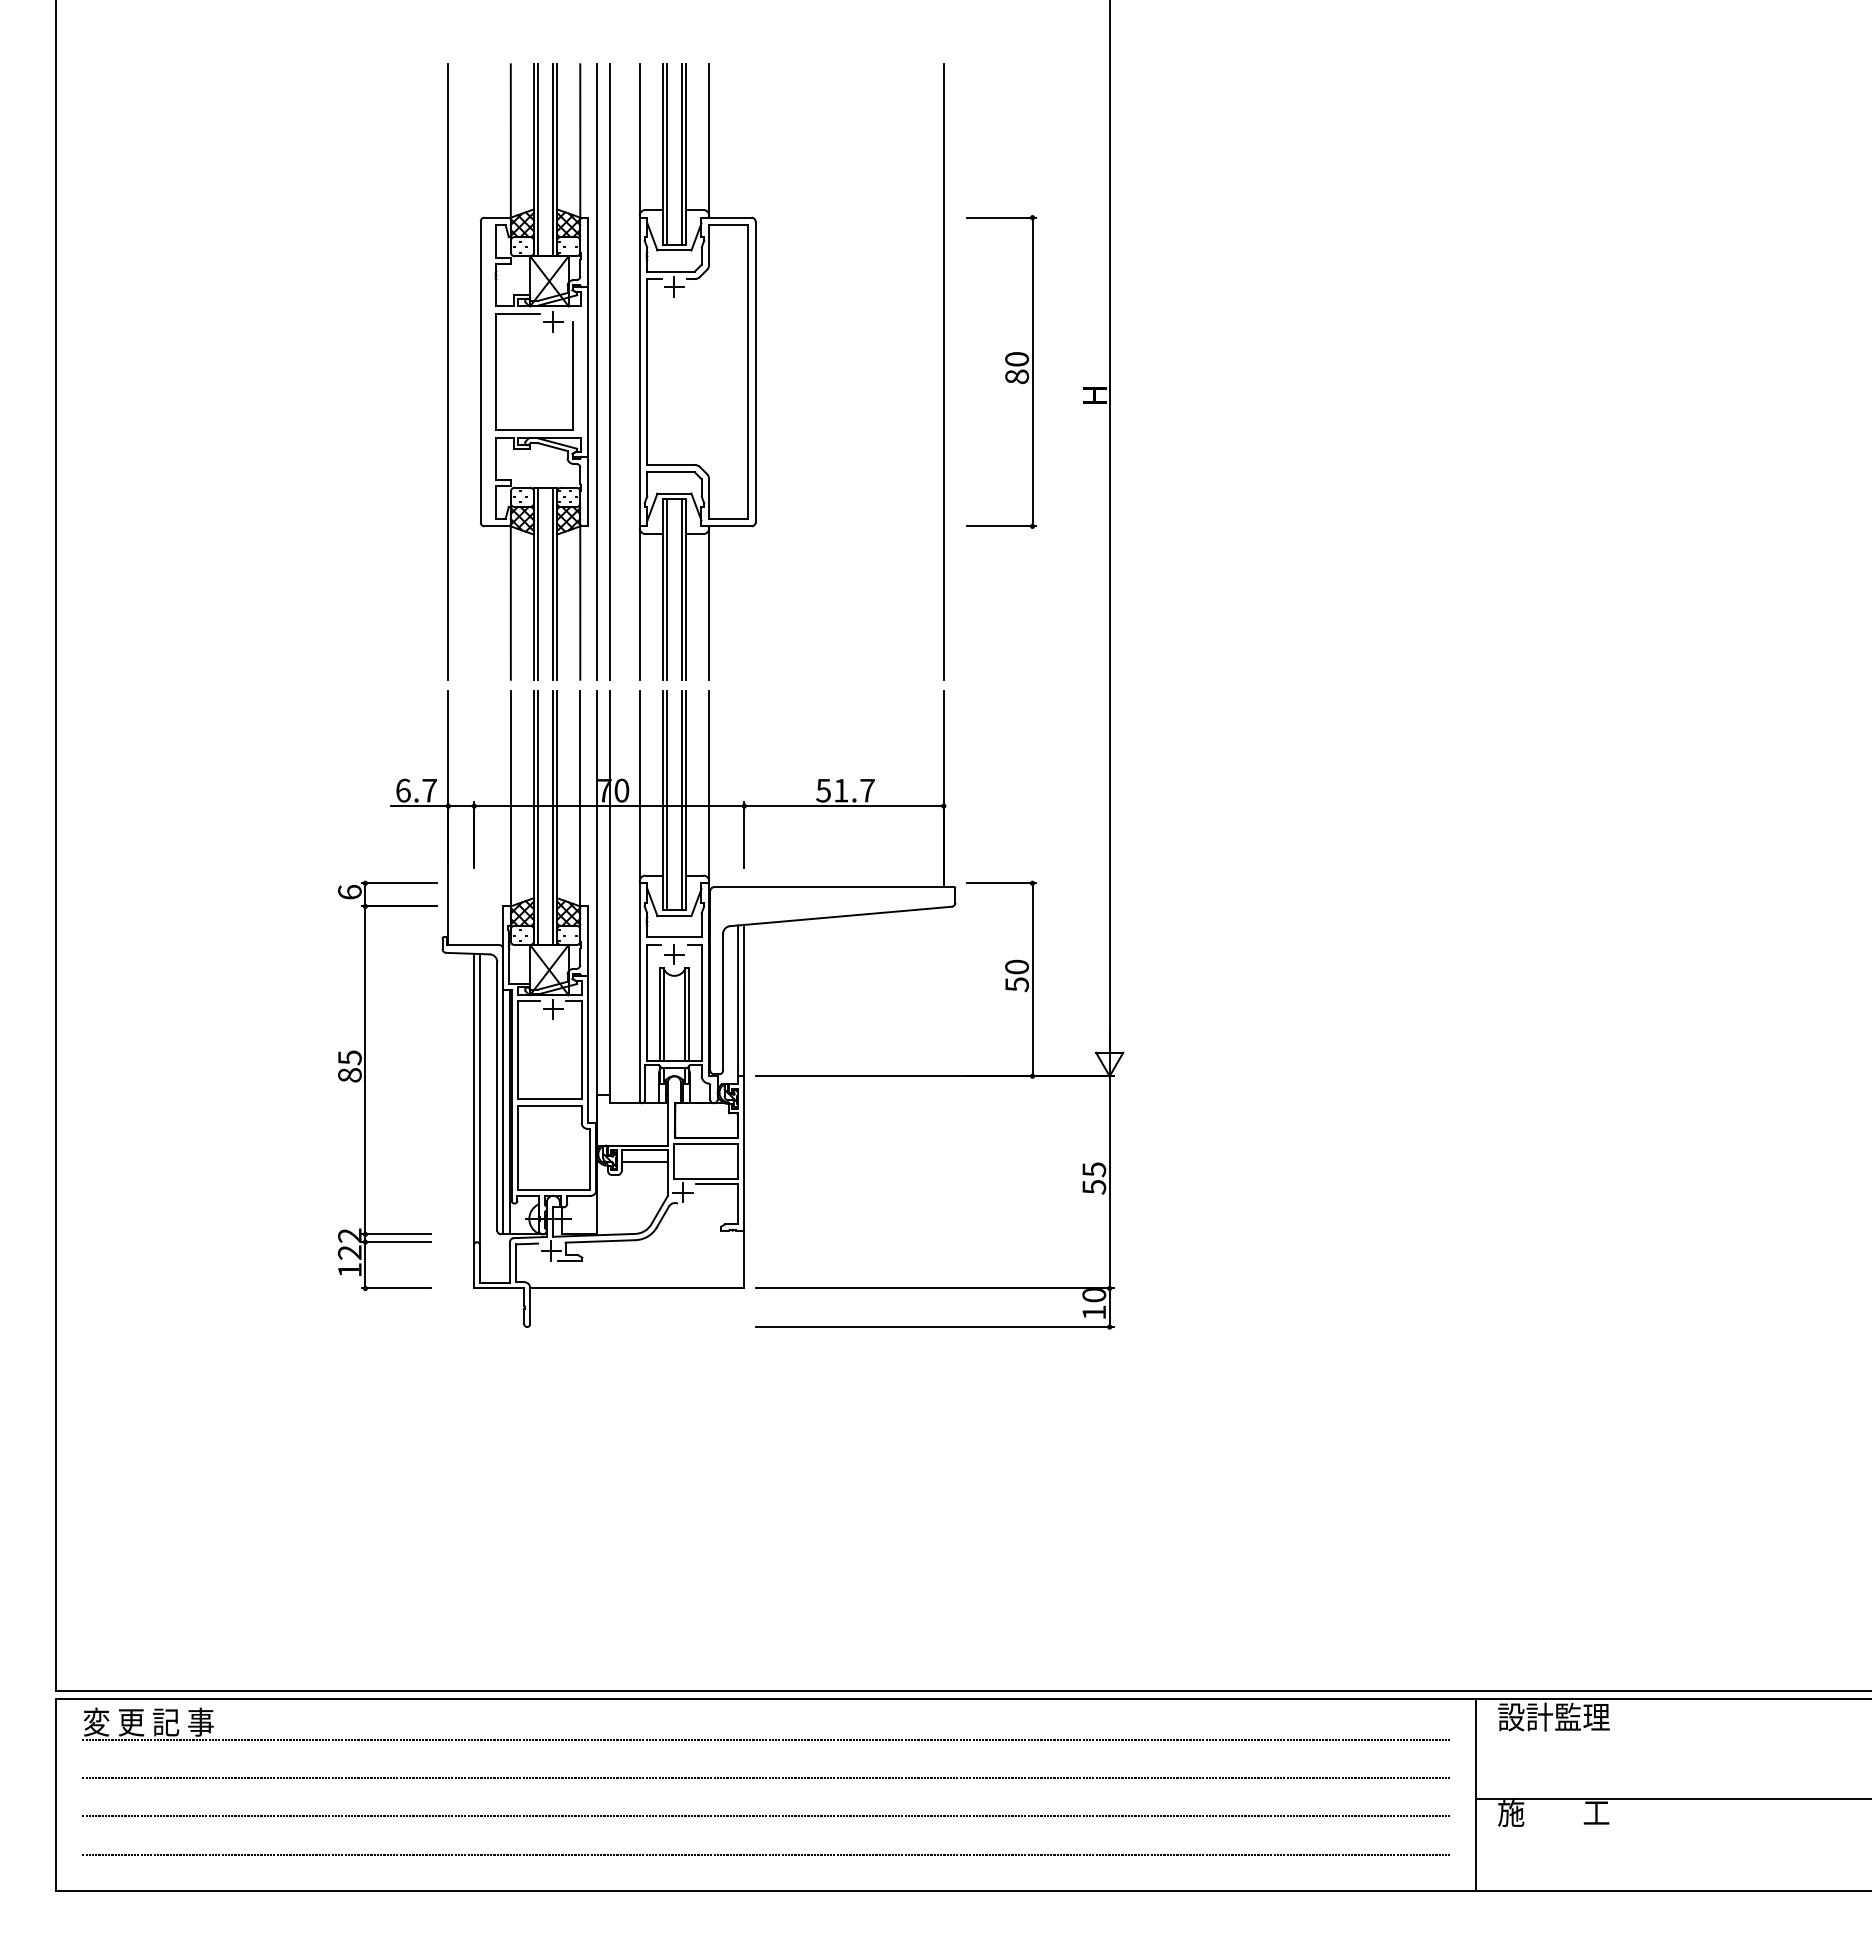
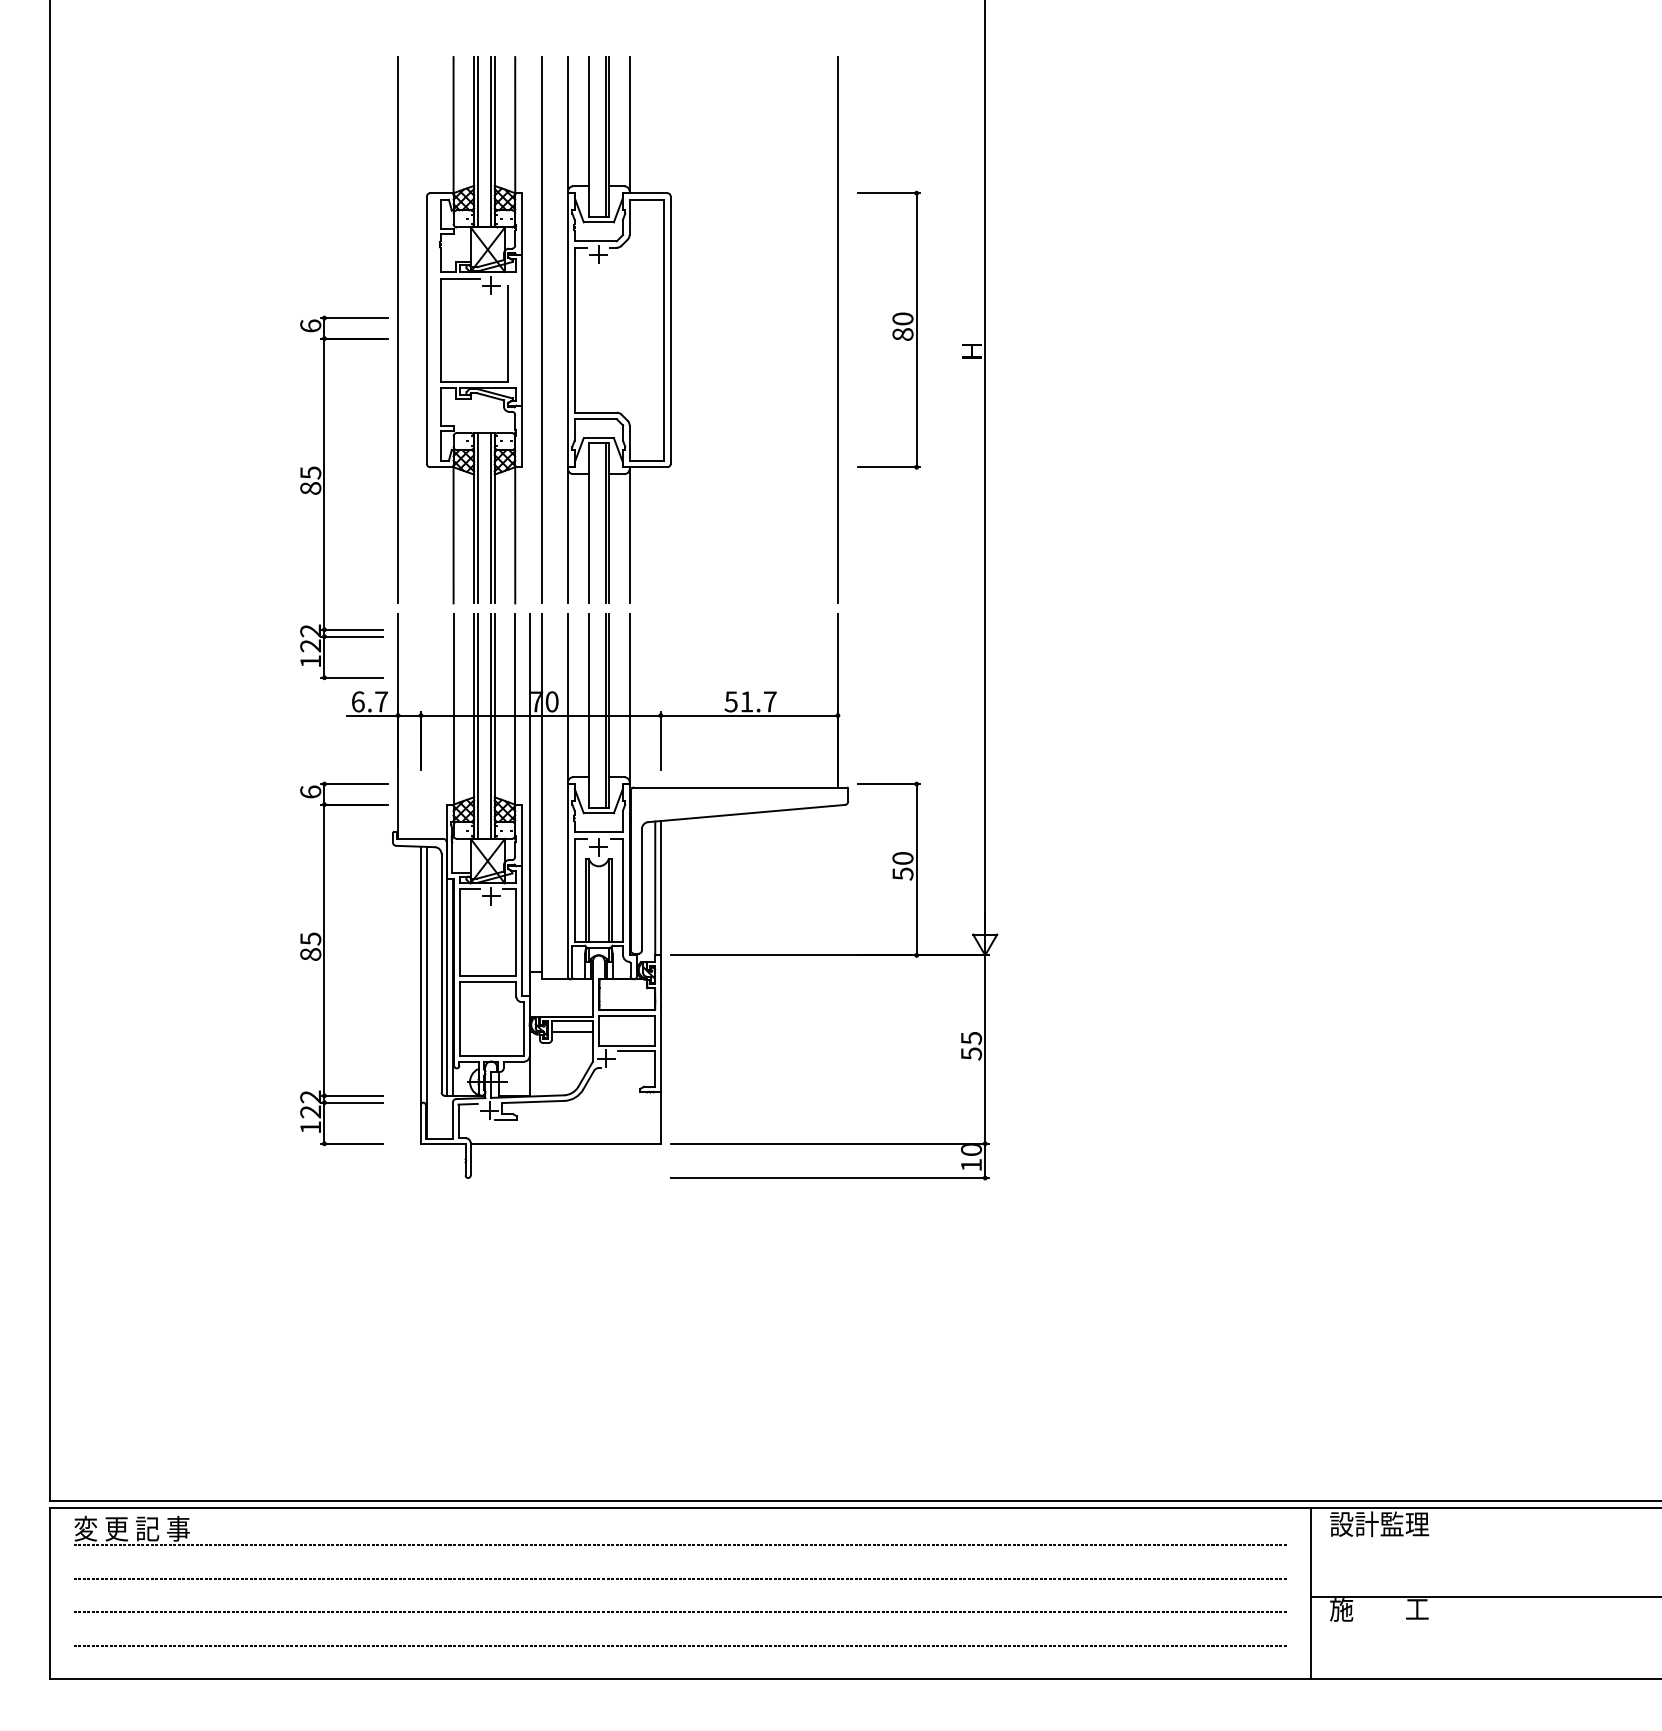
line: (666, 154) -> (591, 137), removed
line: (596, 371) -> (529, 329), removed
part: (365, 560) -> (324, 497), added
line: (666, 589) -> (591, 523), removed
line: (666, 800) -> (591, 710), removed

